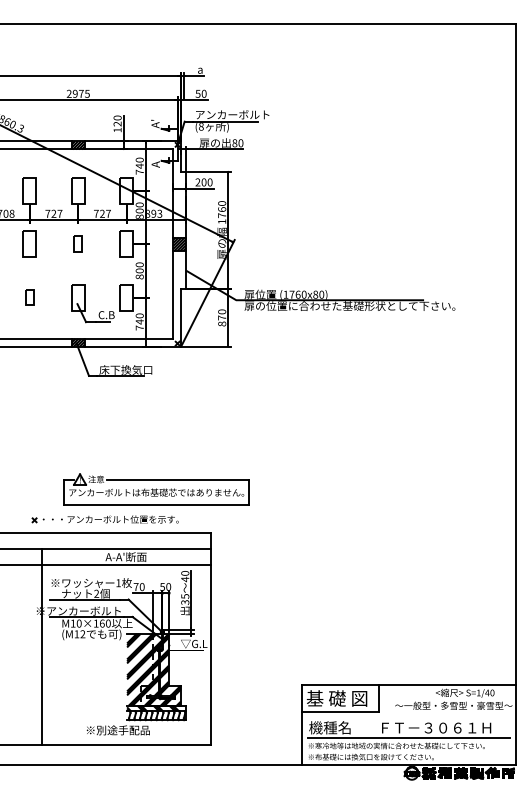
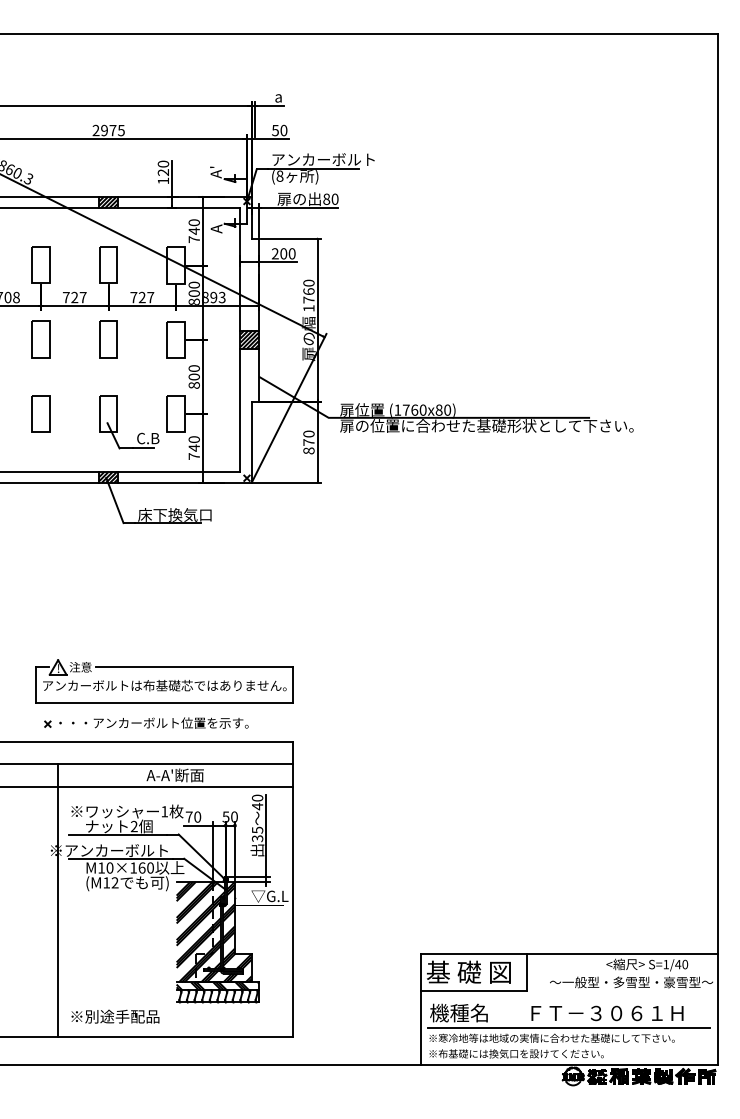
part: (78, 243) -> (108, 339), size x1.67
part: (29, 297) -> (40, 413), size x1.67
part: (156, 489) -> (164, 681), moved
text: (118, 730) -> (115, 1016), moved

